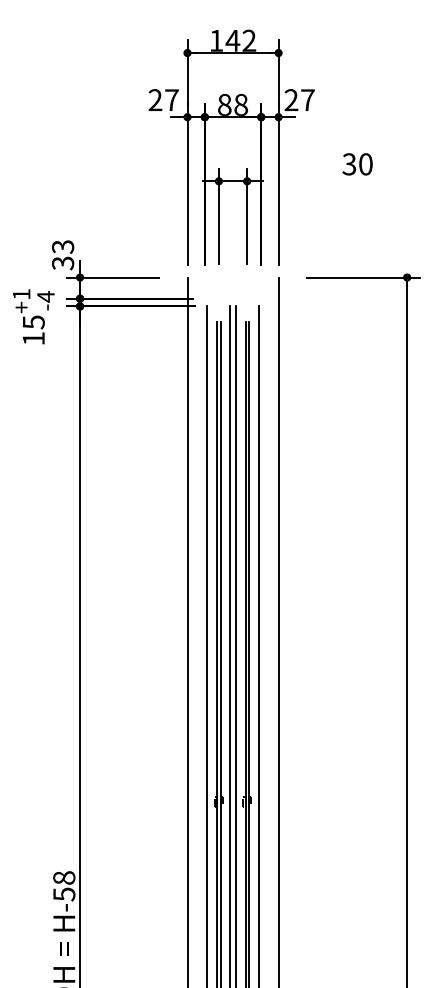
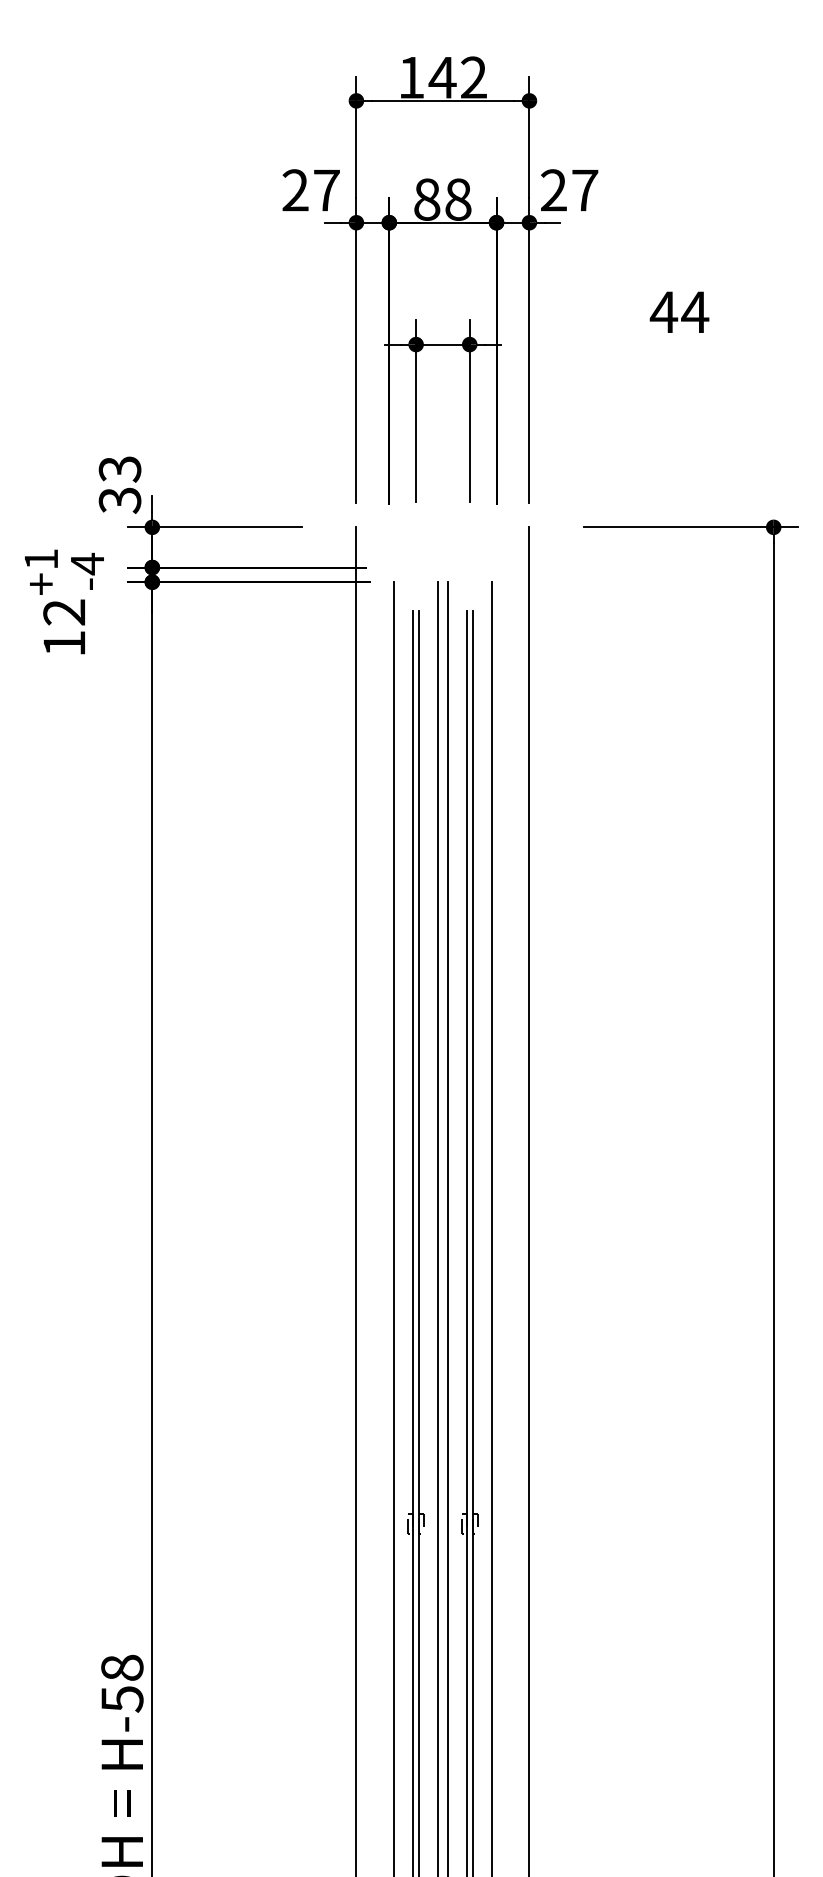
text: (357, 164) -> (679, 312), 30 -> 44
text: (33, 322) -> (63, 612), 15 -> 12

